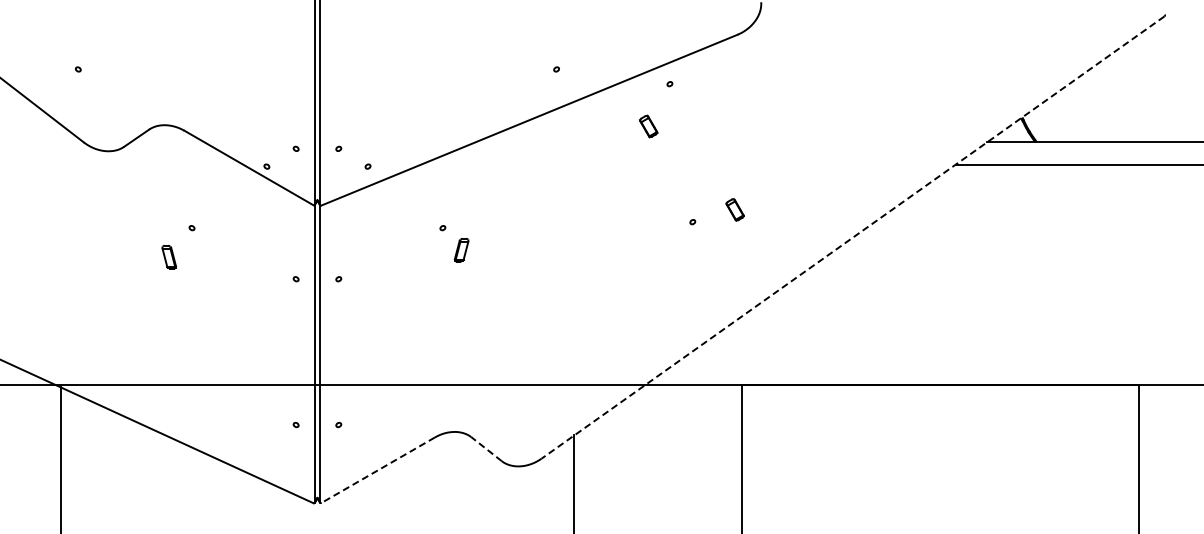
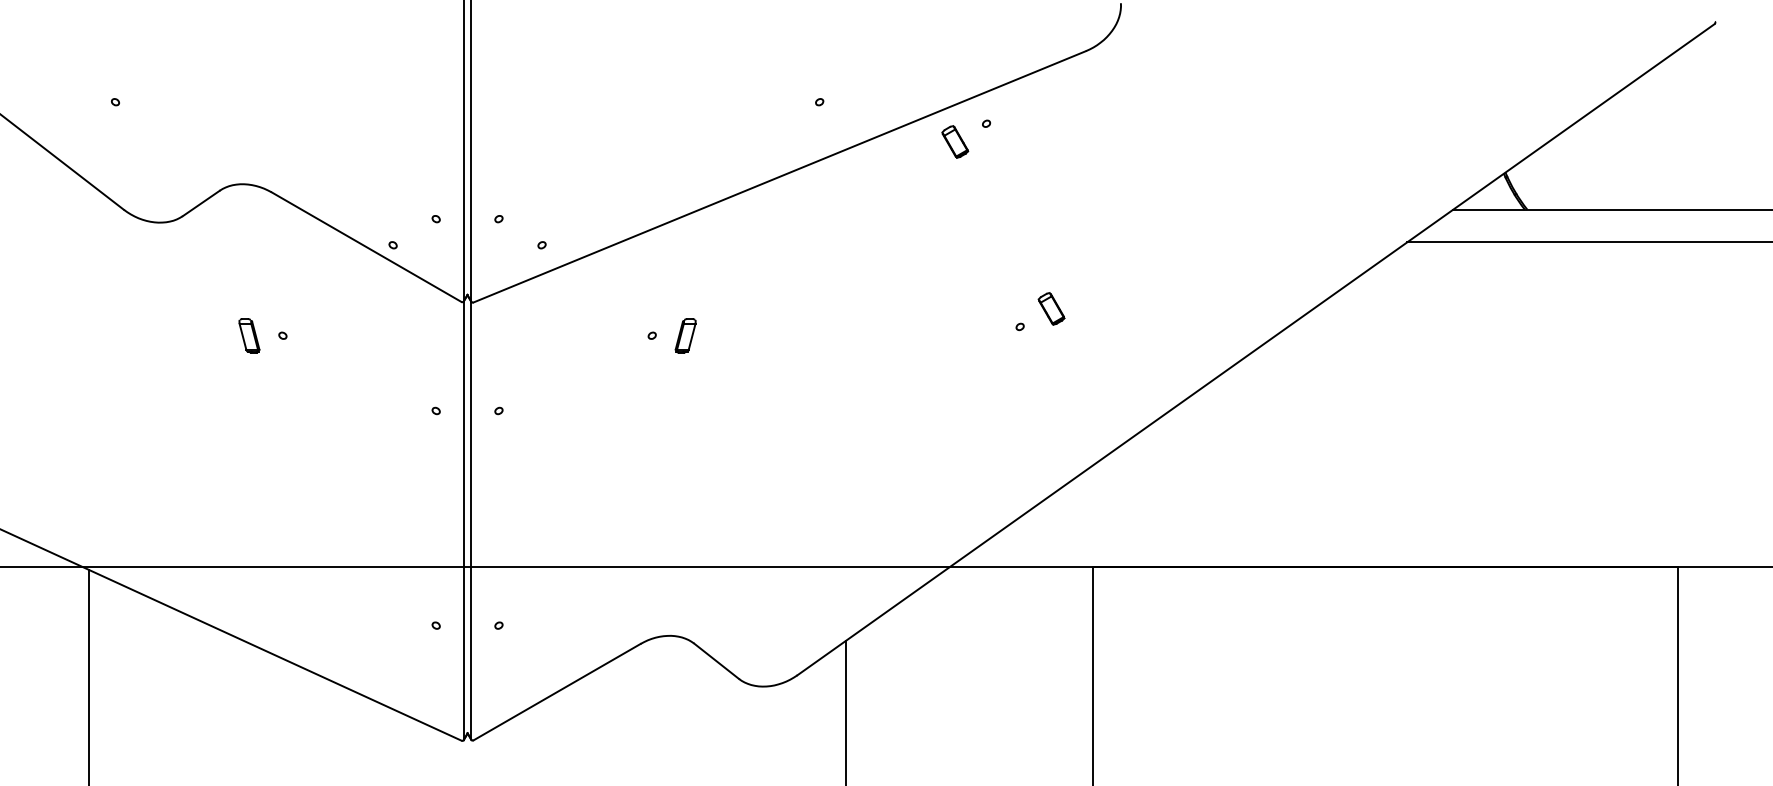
part: (648, 126) -> (954, 141), moved
part: (734, 209) -> (1050, 308), moved
line: (853, 237) -> (1256, 349), dashed -> solid
part: (461, 250) -> (685, 336), moved
part: (168, 256) -> (248, 334), moved
line: (486, 448) -> (716, 660), dashed -> solid
line: (377, 470) -> (555, 692), dashed -> solid

